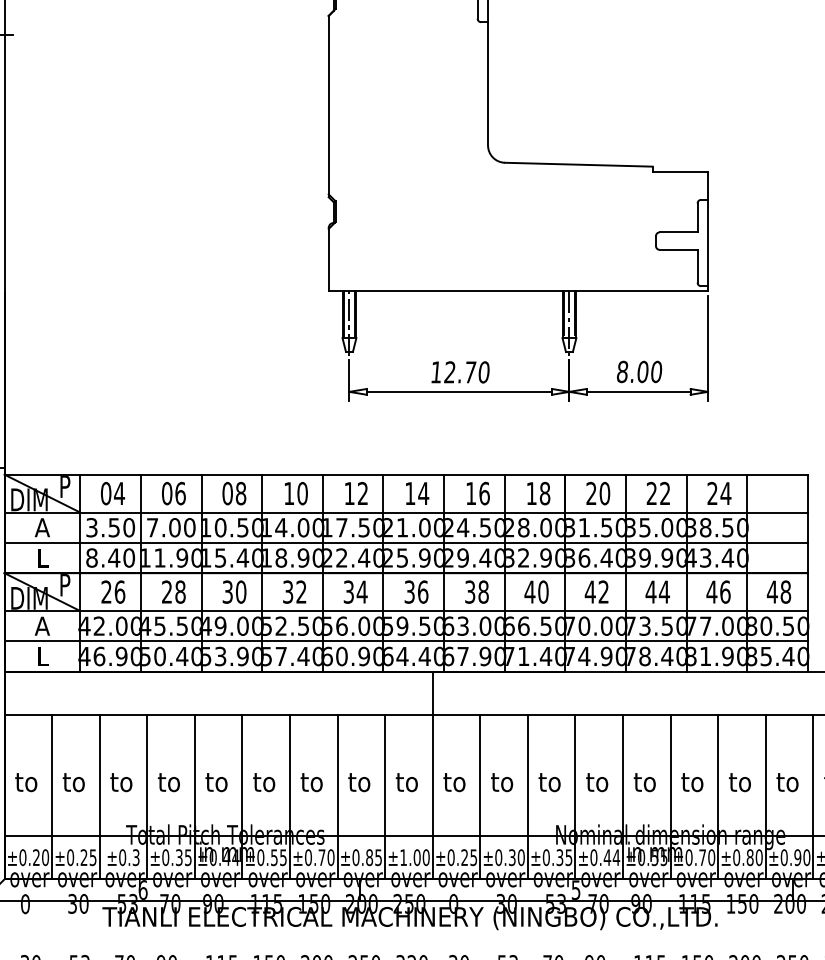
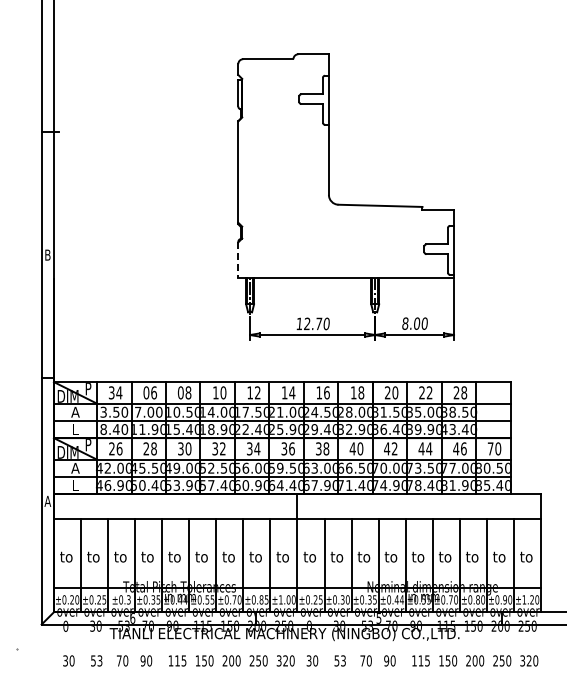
line: (329, 260) -> (238, 260), solid -> dashed
text: (105, 492) -> (111, 392), 04 -> 34
text: (726, 492) -> (464, 392), 24 -> 28
text: (779, 591) -> (494, 448), 48 -> 70

